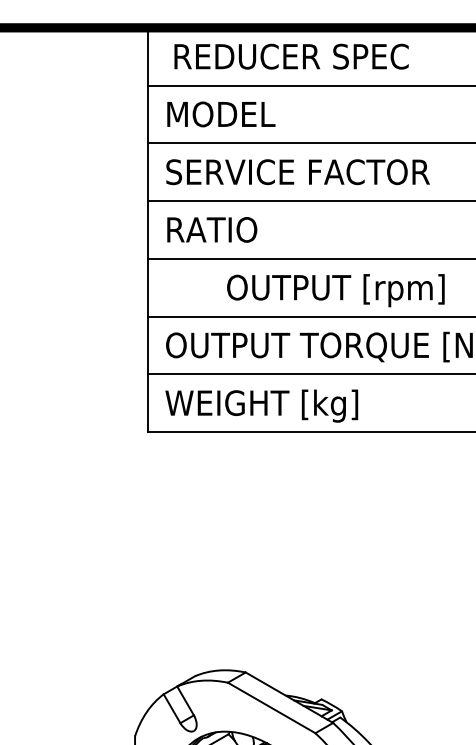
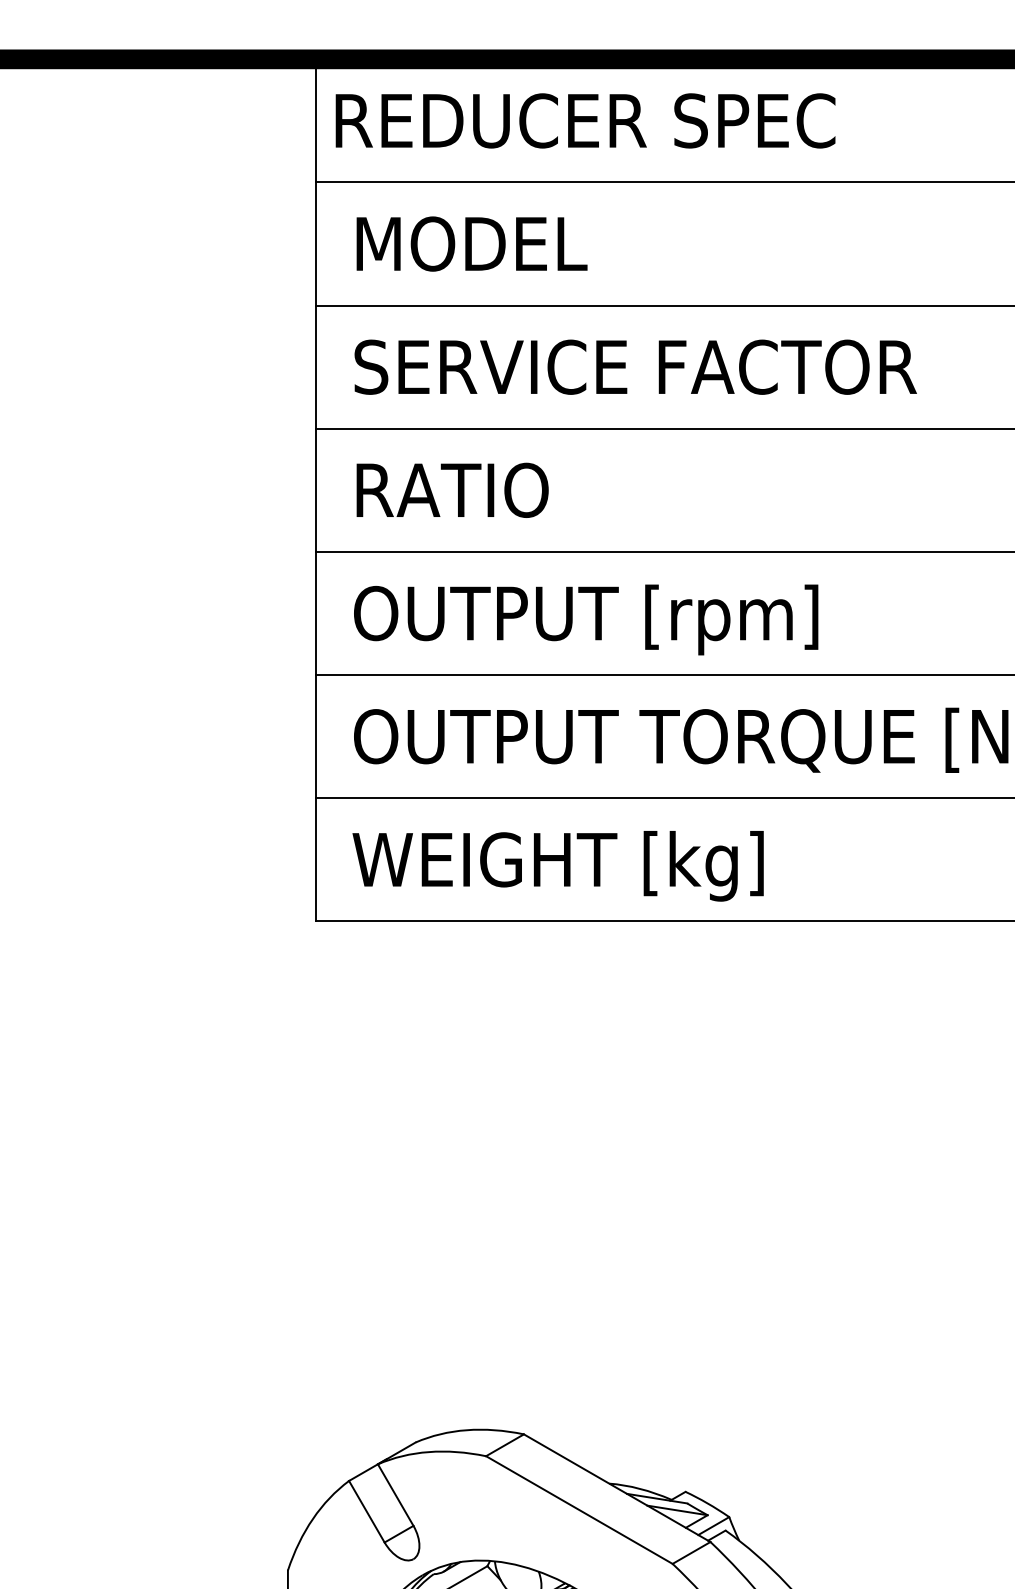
text: (291, 56) -> (585, 120), moved
text: (335, 290) -> (585, 619), moved

